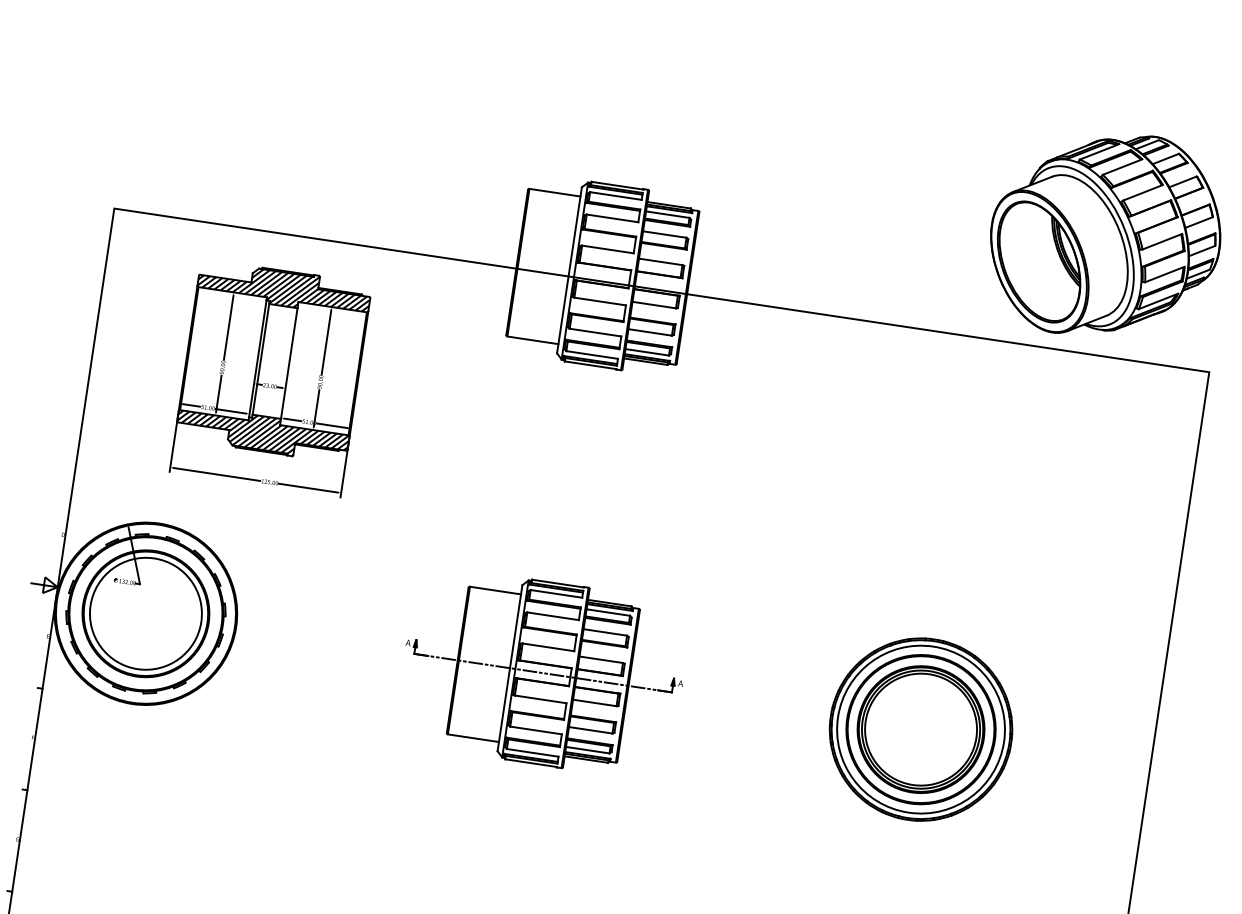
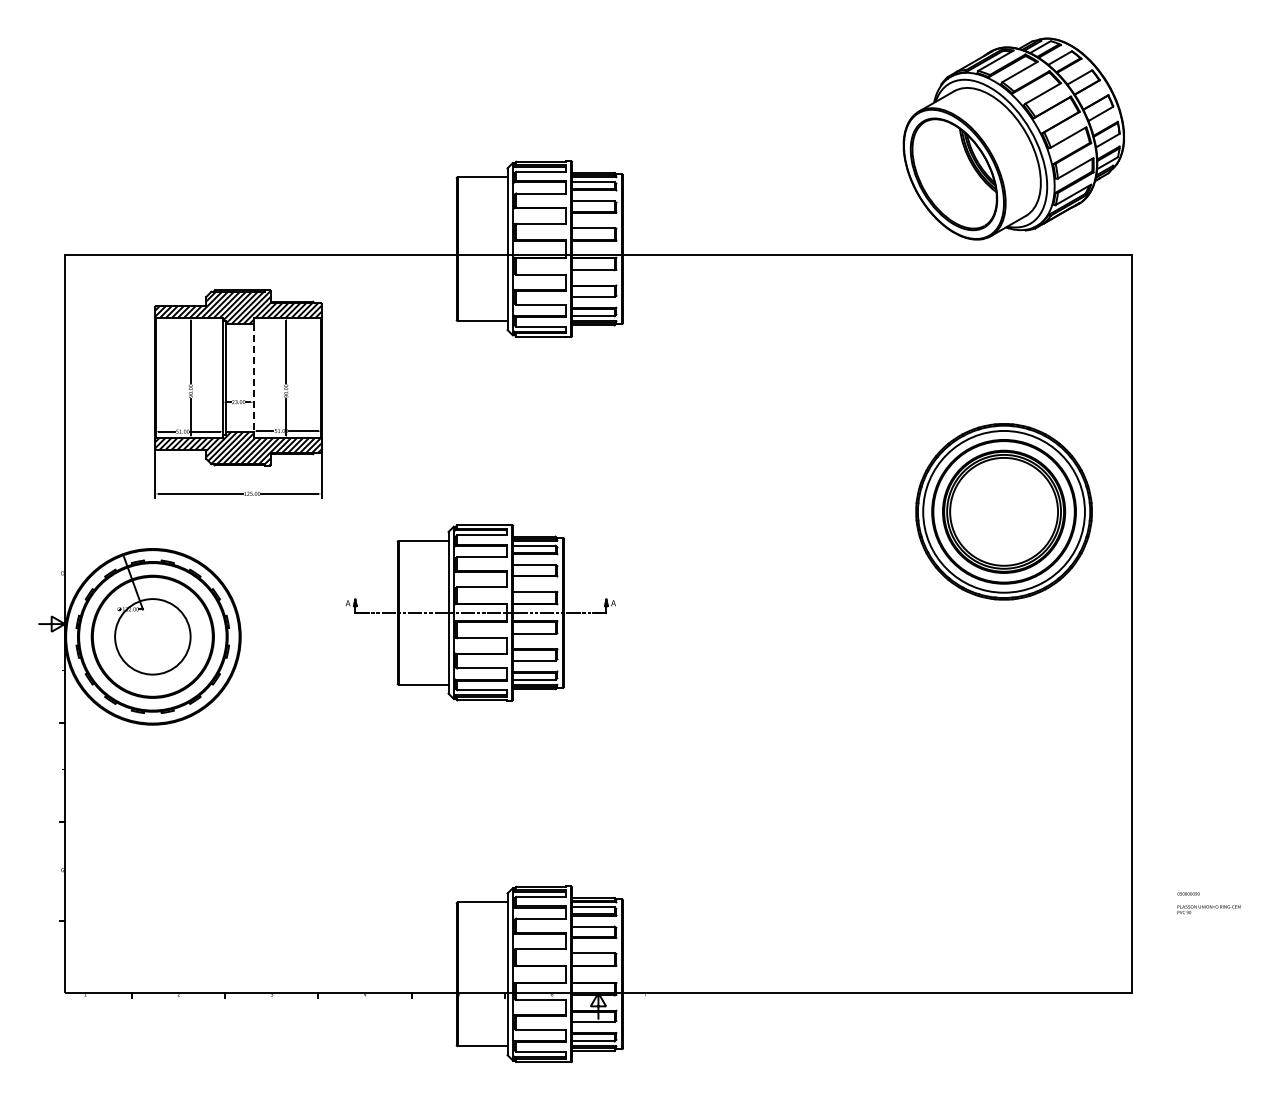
line: (289, 363) -> (253, 377), solid -> dashed
circle: (145, 613) -> (152, 636), size x0.7
part: (542, 672) -> (480, 612), moved
part: (920, 729) -> (1003, 511), moved

